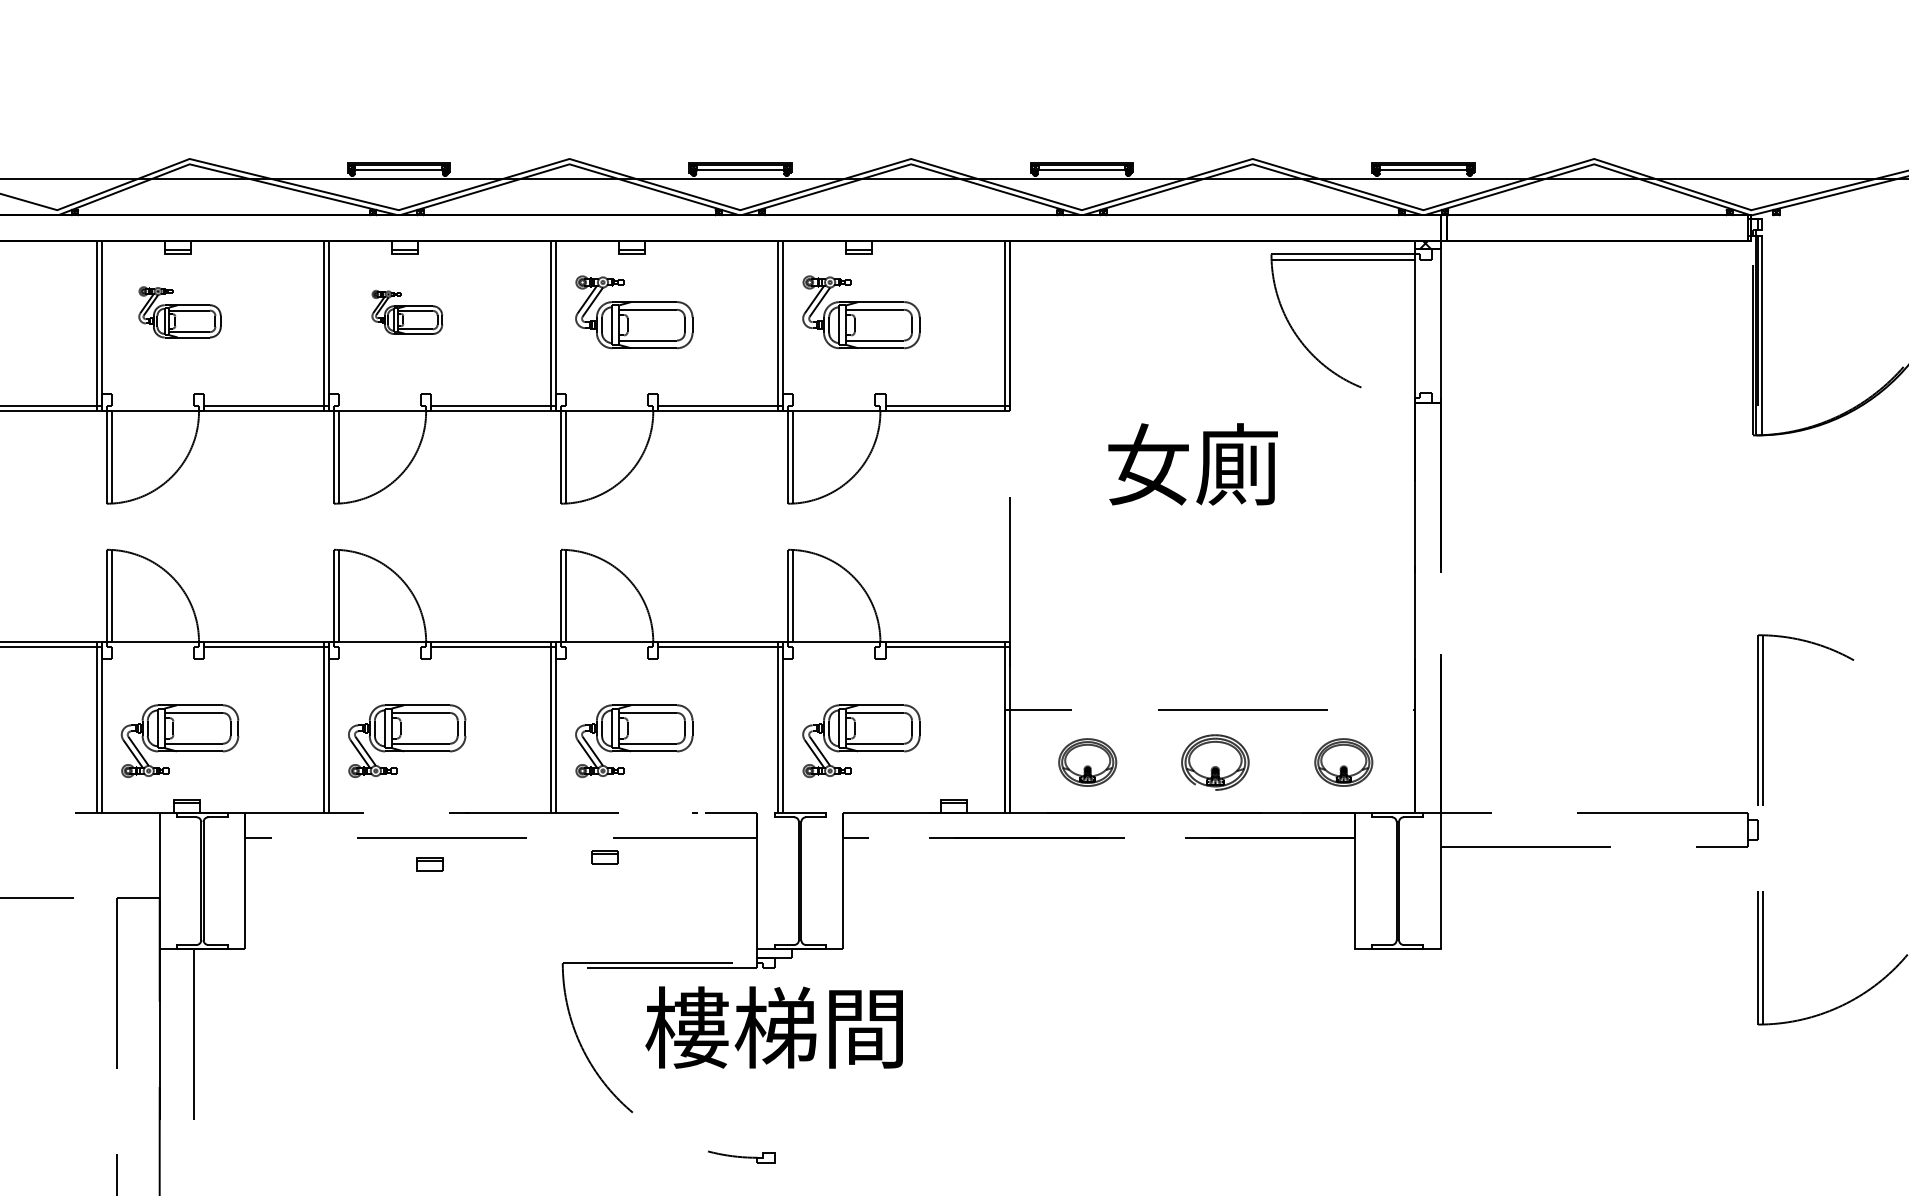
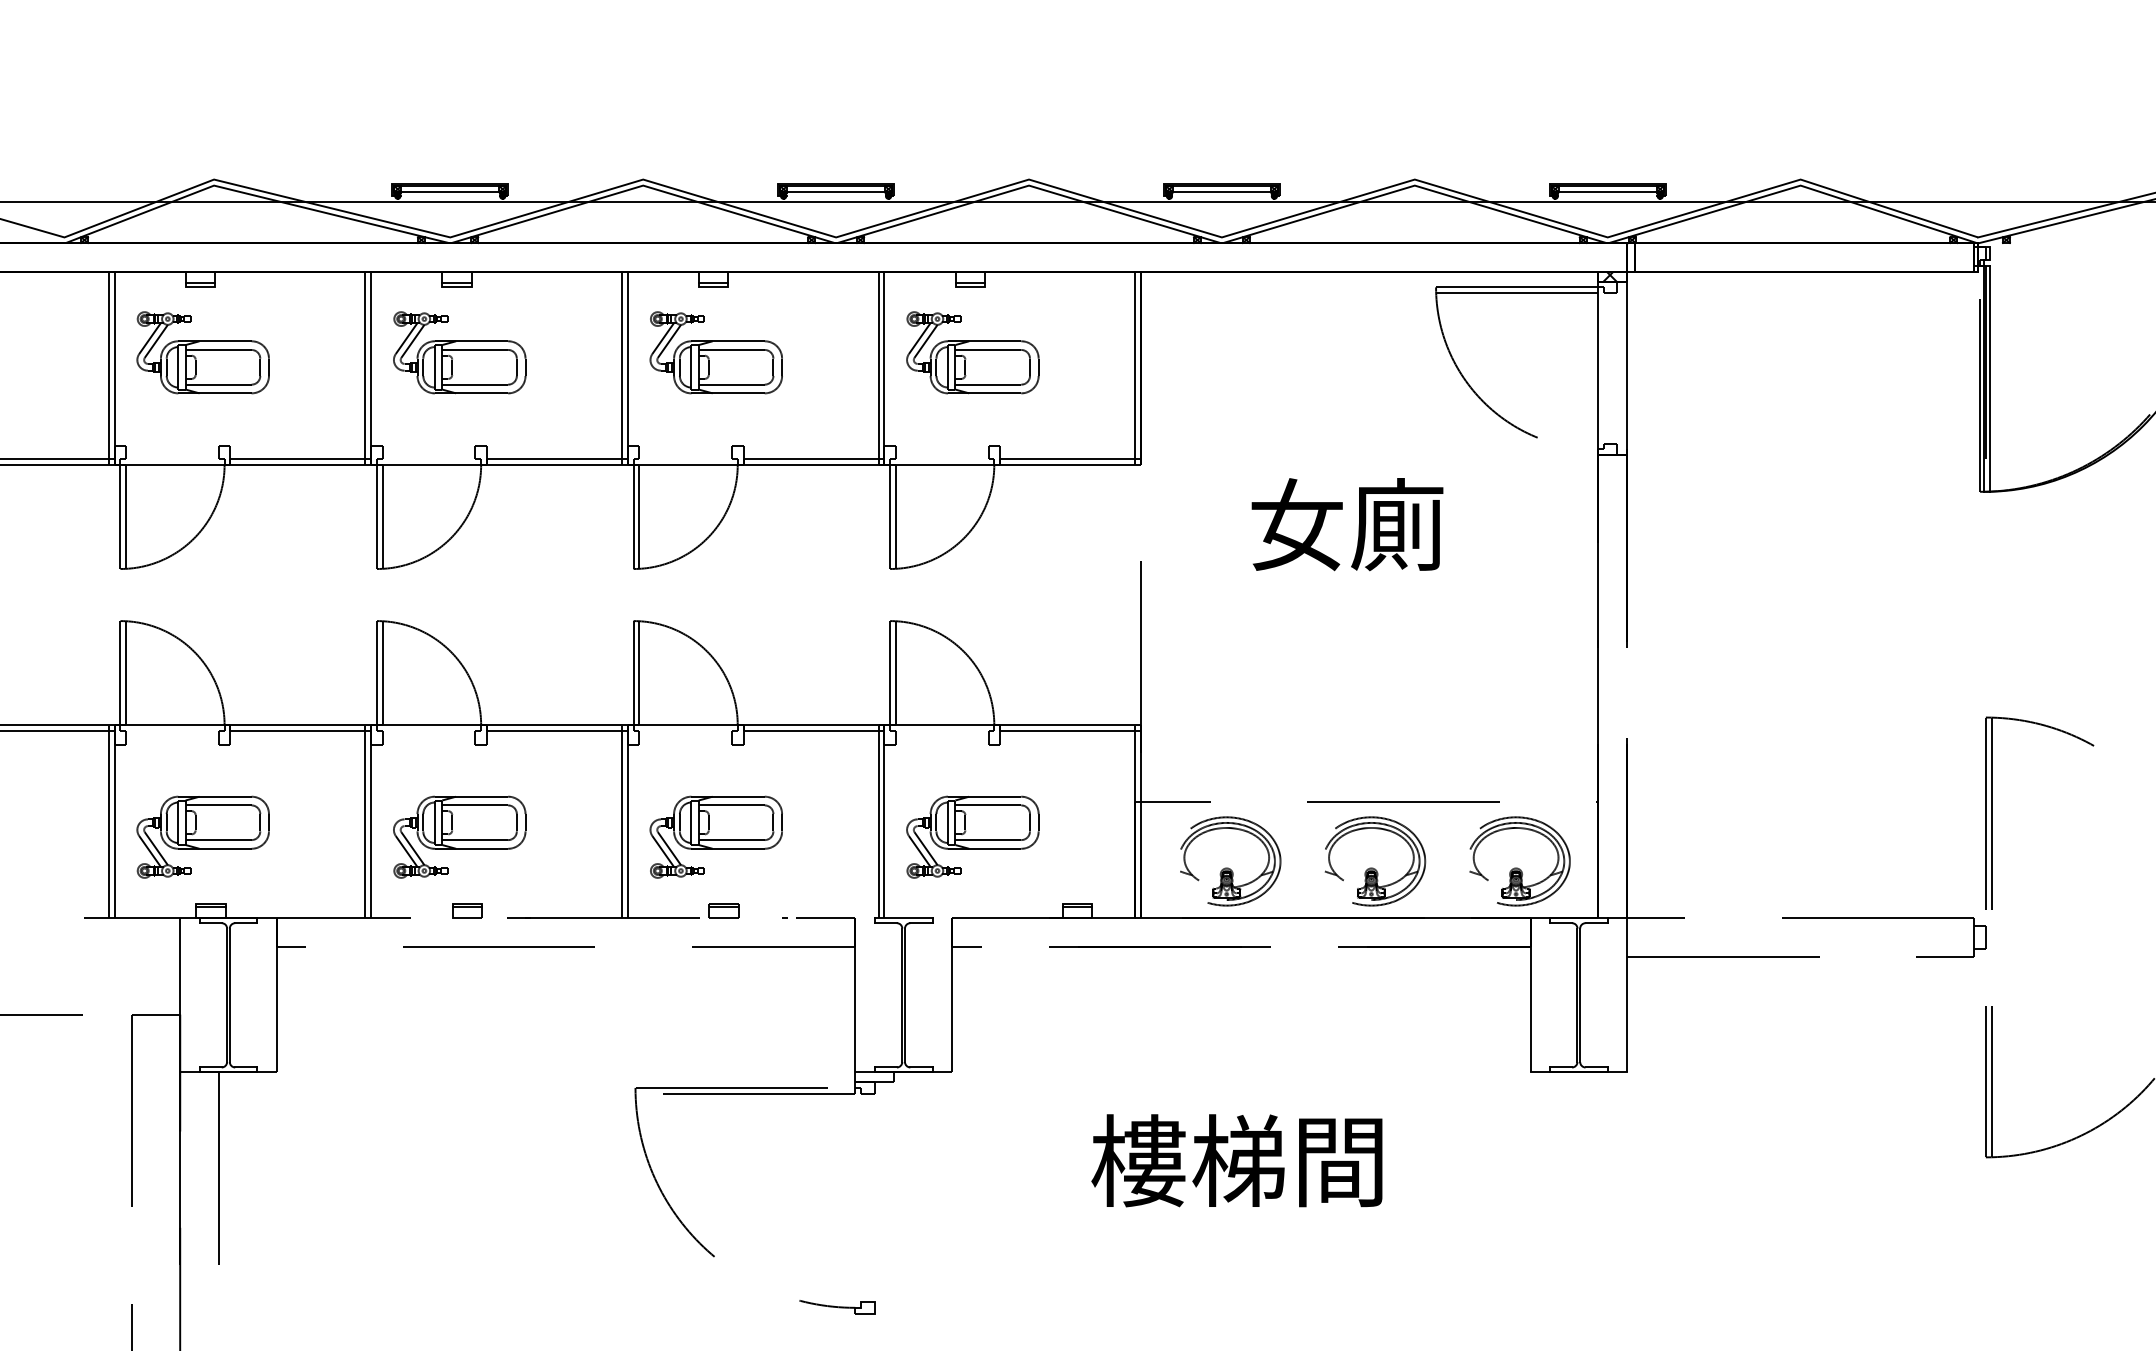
part: (179, 312) -> (202, 352), size x1.43
part: (407, 312) -> (460, 352), size x1.67
part: (1089, 762) -> (1230, 861), size x1.67
part: (1217, 762) -> (1375, 861), size x1.43
part: (1345, 762) -> (1519, 861), size x1.67
part: (604, 857) -> (723, 911), moved
part: (429, 864) -> (466, 911), moved
text: (773, 1027) -> (1236, 1160), moved

